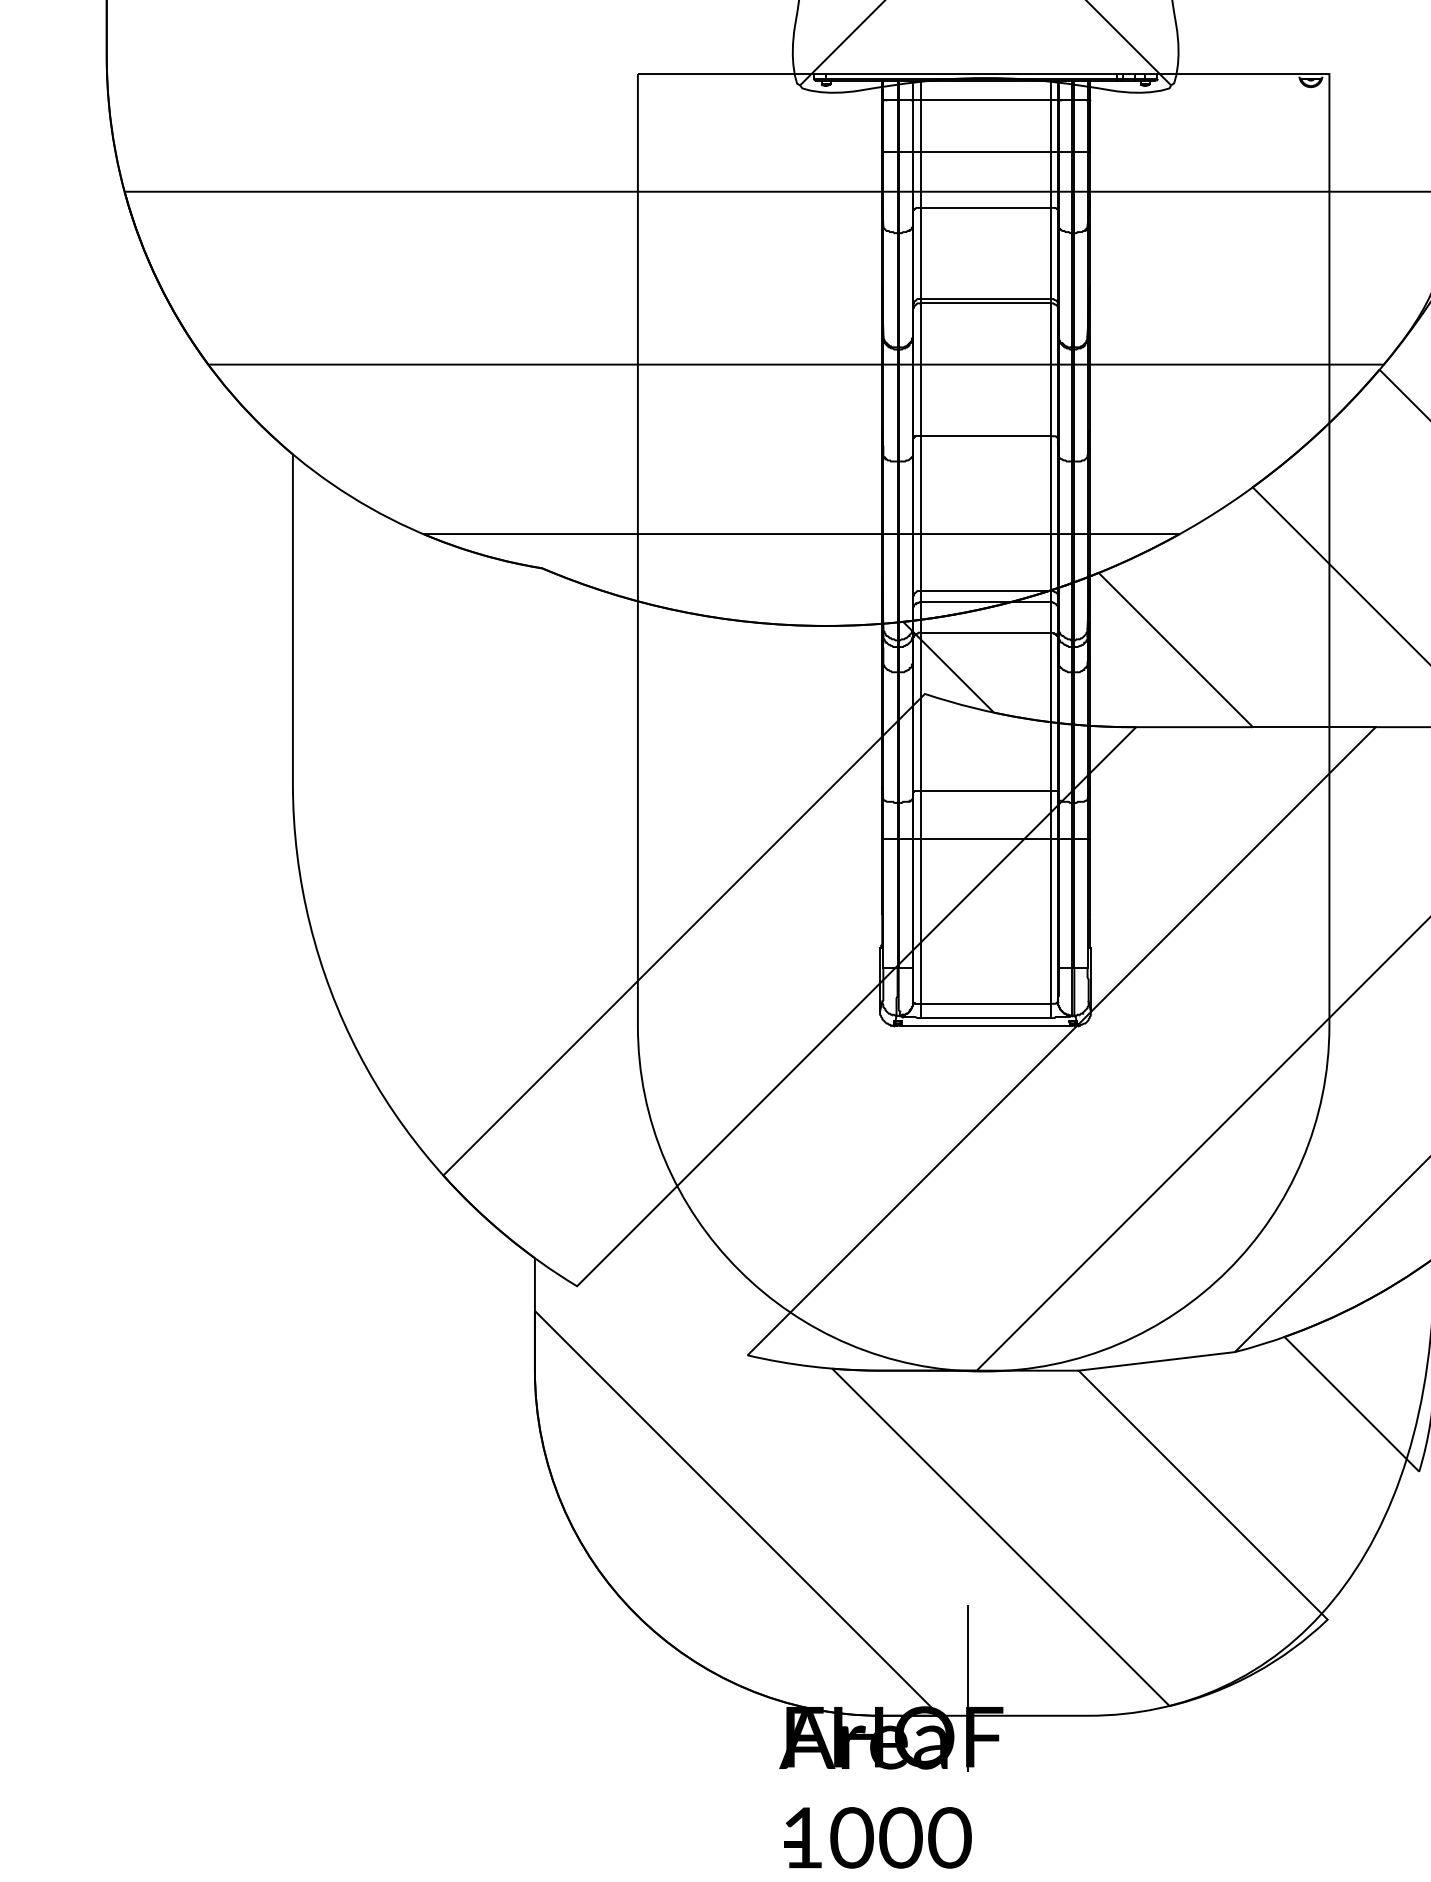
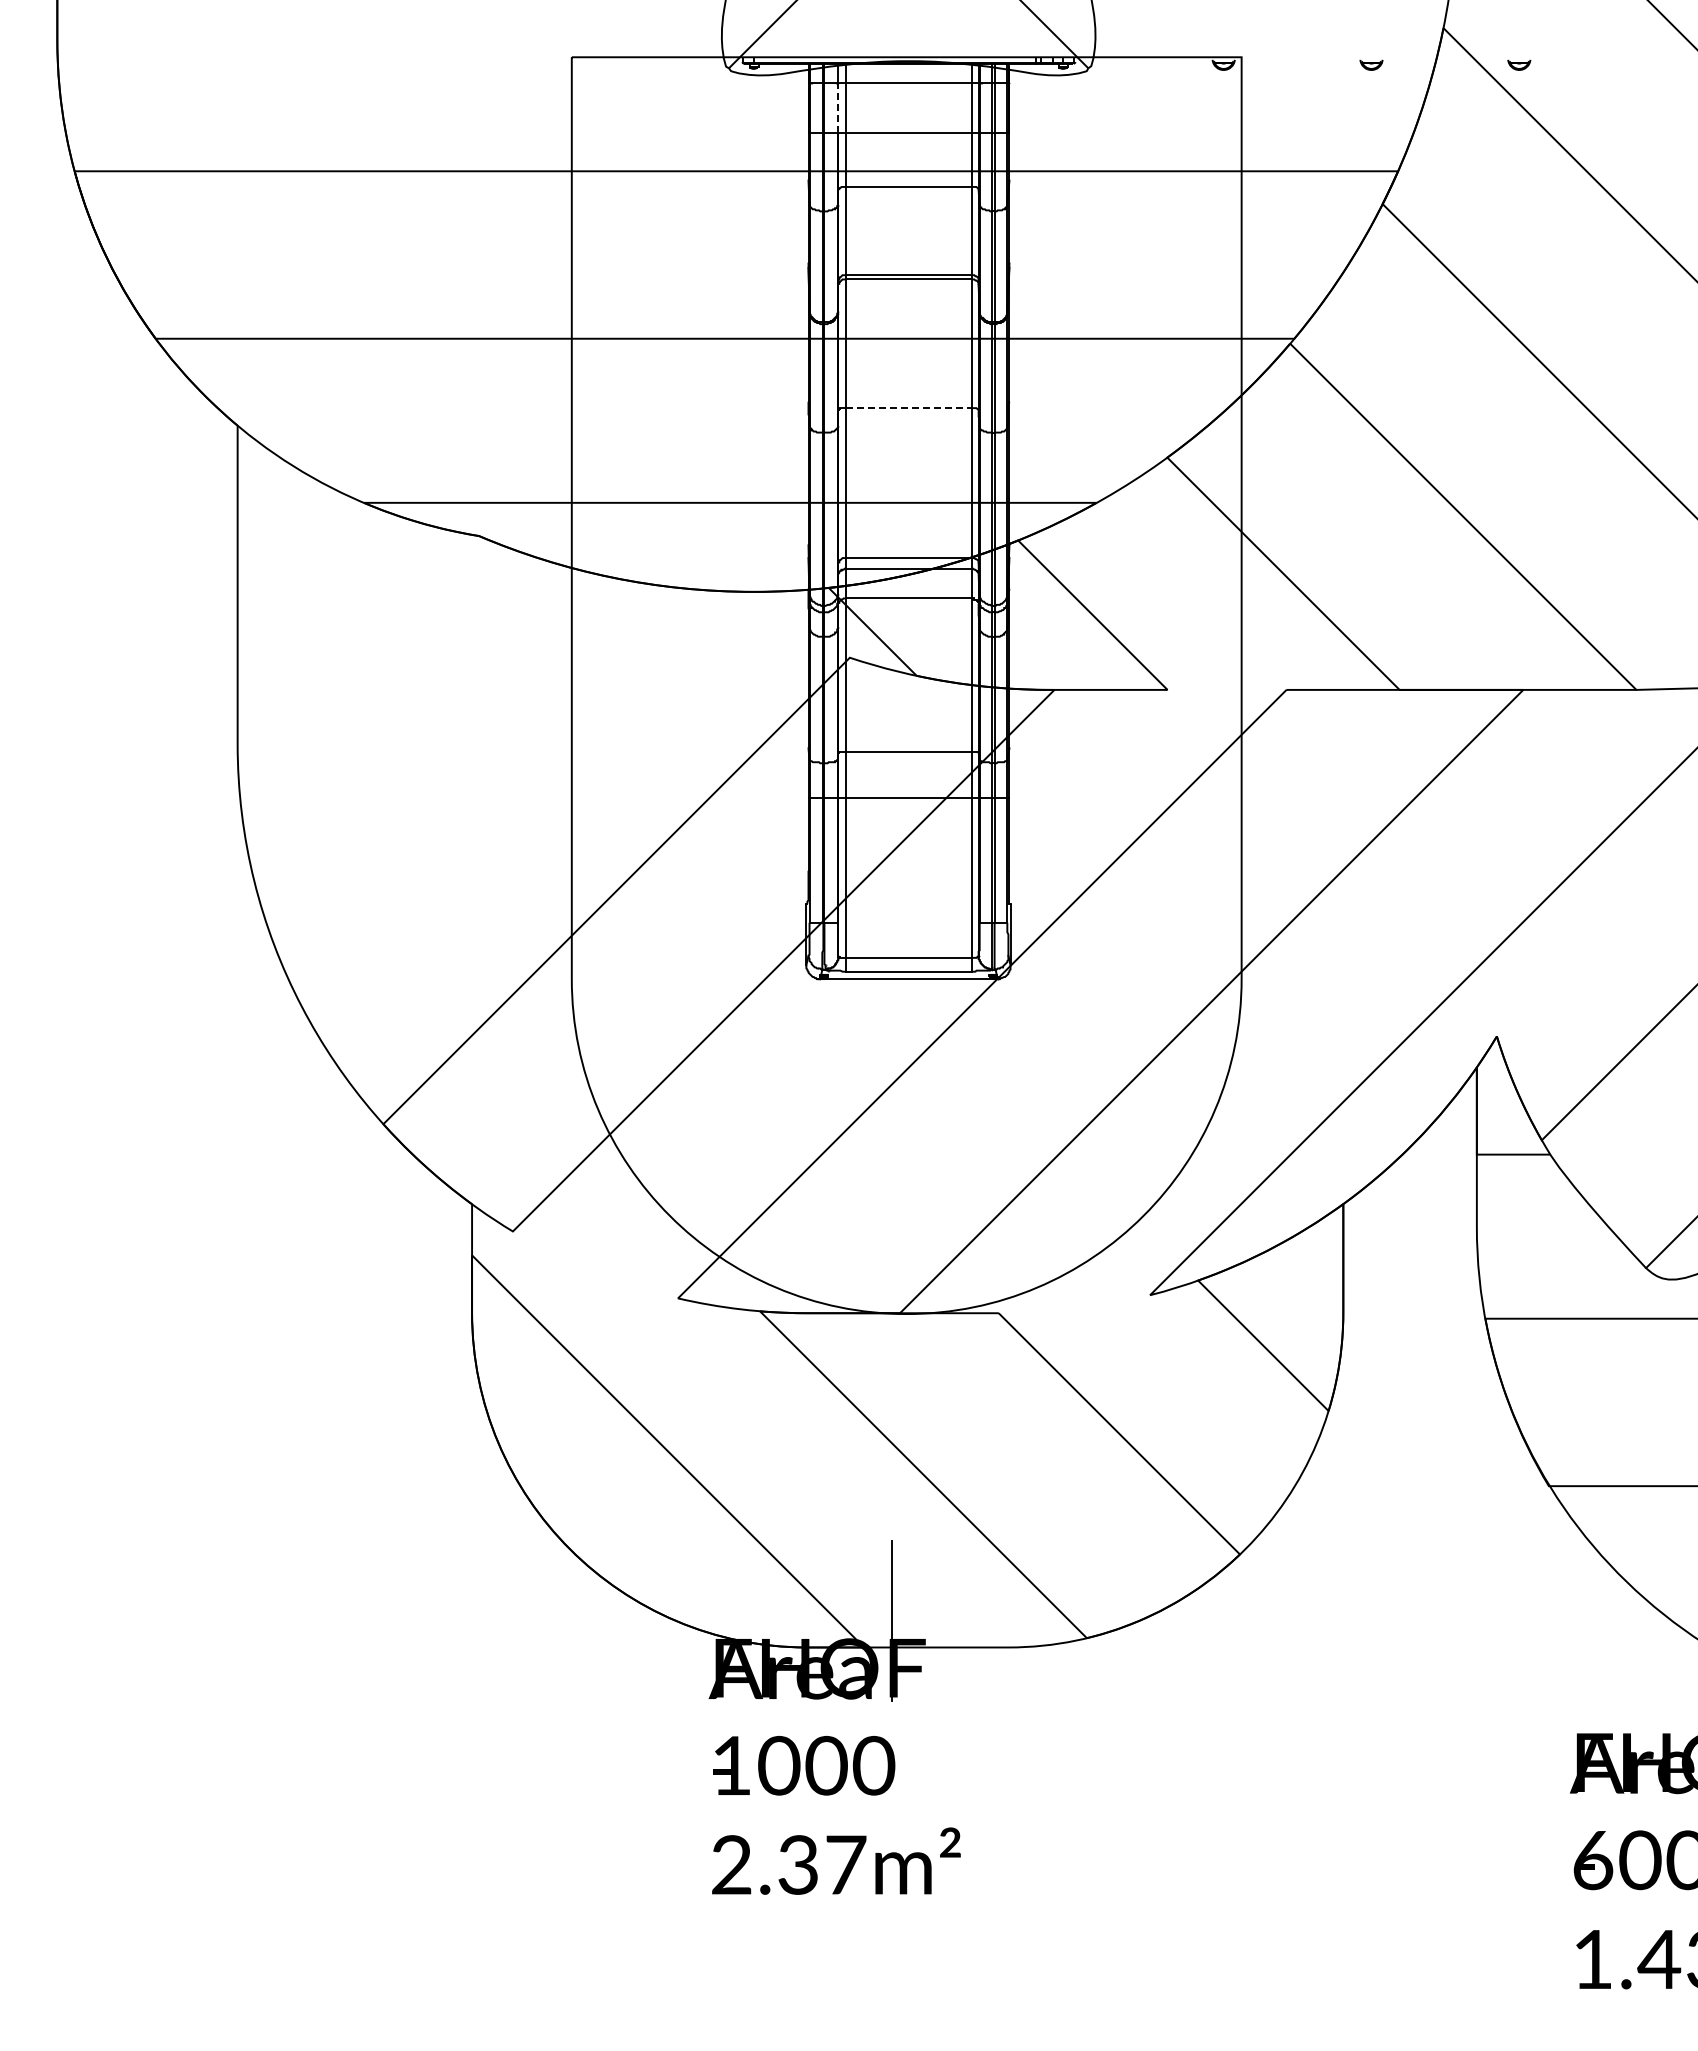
line: (913, 125) -> (838, 107), solid -> dashed
line: (986, 436) -> (909, 408), solid -> dashed
line: (1313, 726) -> (1226, 689), removed
line: (1156, 1361) -> (1074, 1304), removed

